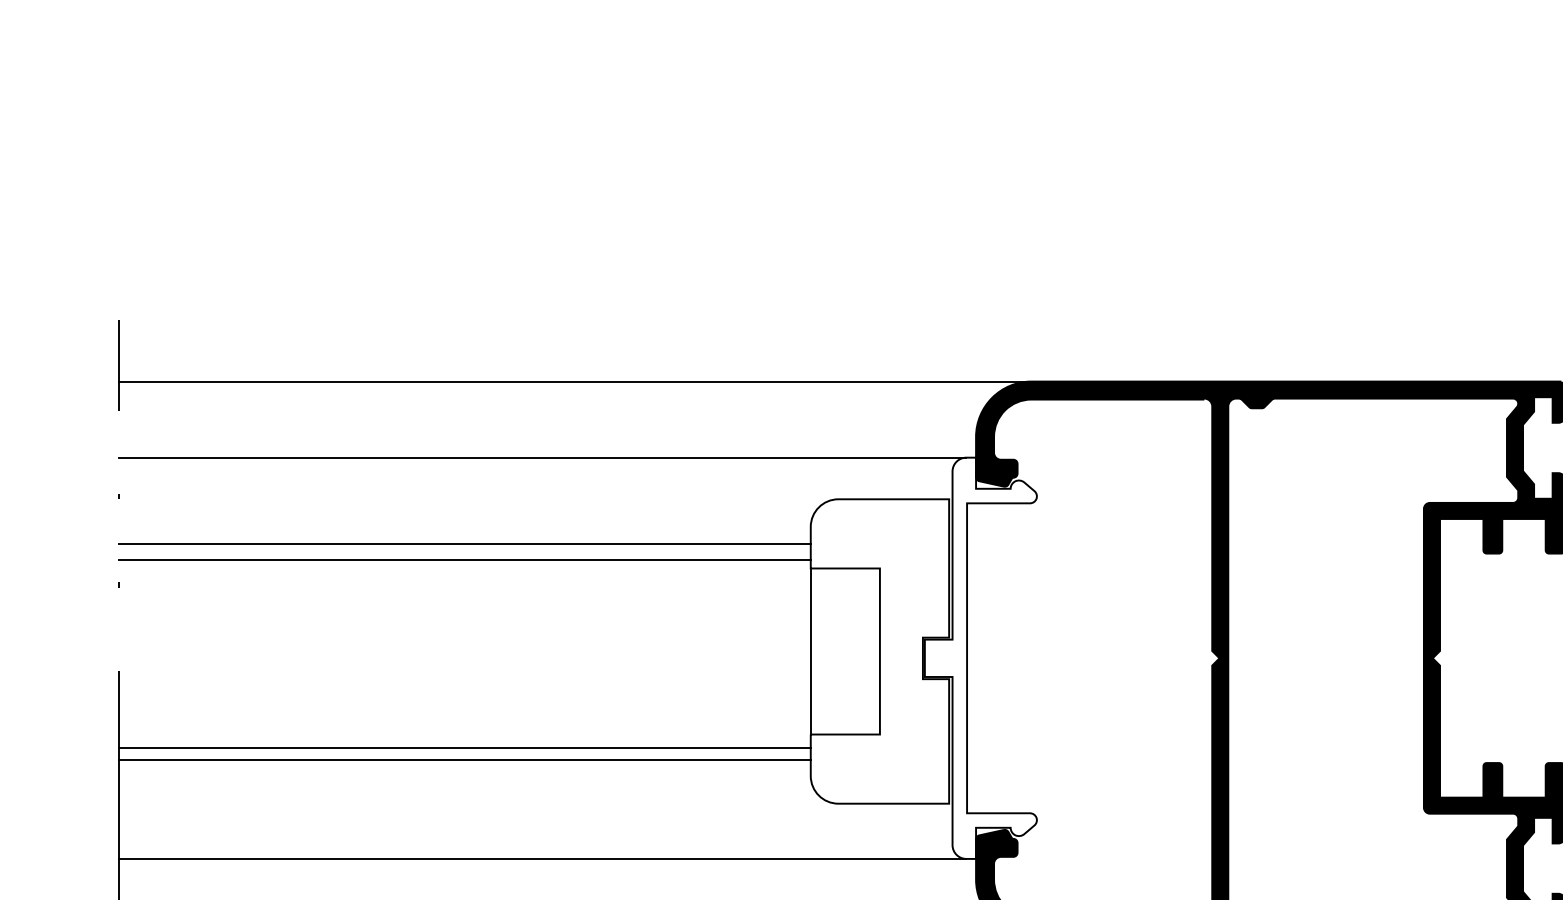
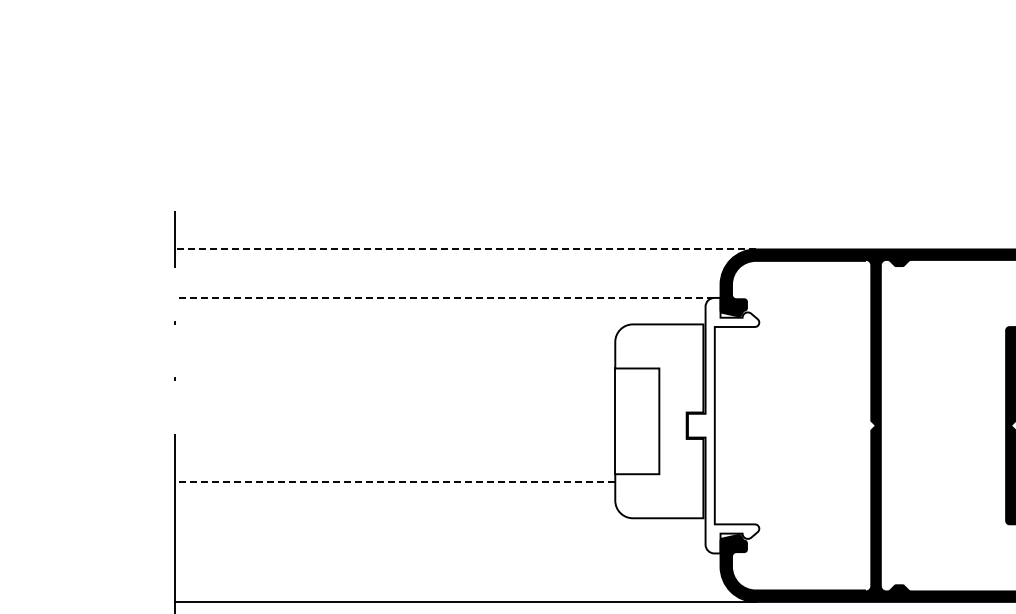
line: (575, 381) -> (465, 249), solid -> dashed
line: (542, 457) -> (444, 297), solid -> dashed
line: (464, 544) -> (394, 353), removed
line: (464, 559) -> (394, 362), removed
line: (464, 747) -> (394, 482), solid -> dashed
line: (464, 760) -> (394, 490), removed
line: (542, 859) -> (444, 553), removed

